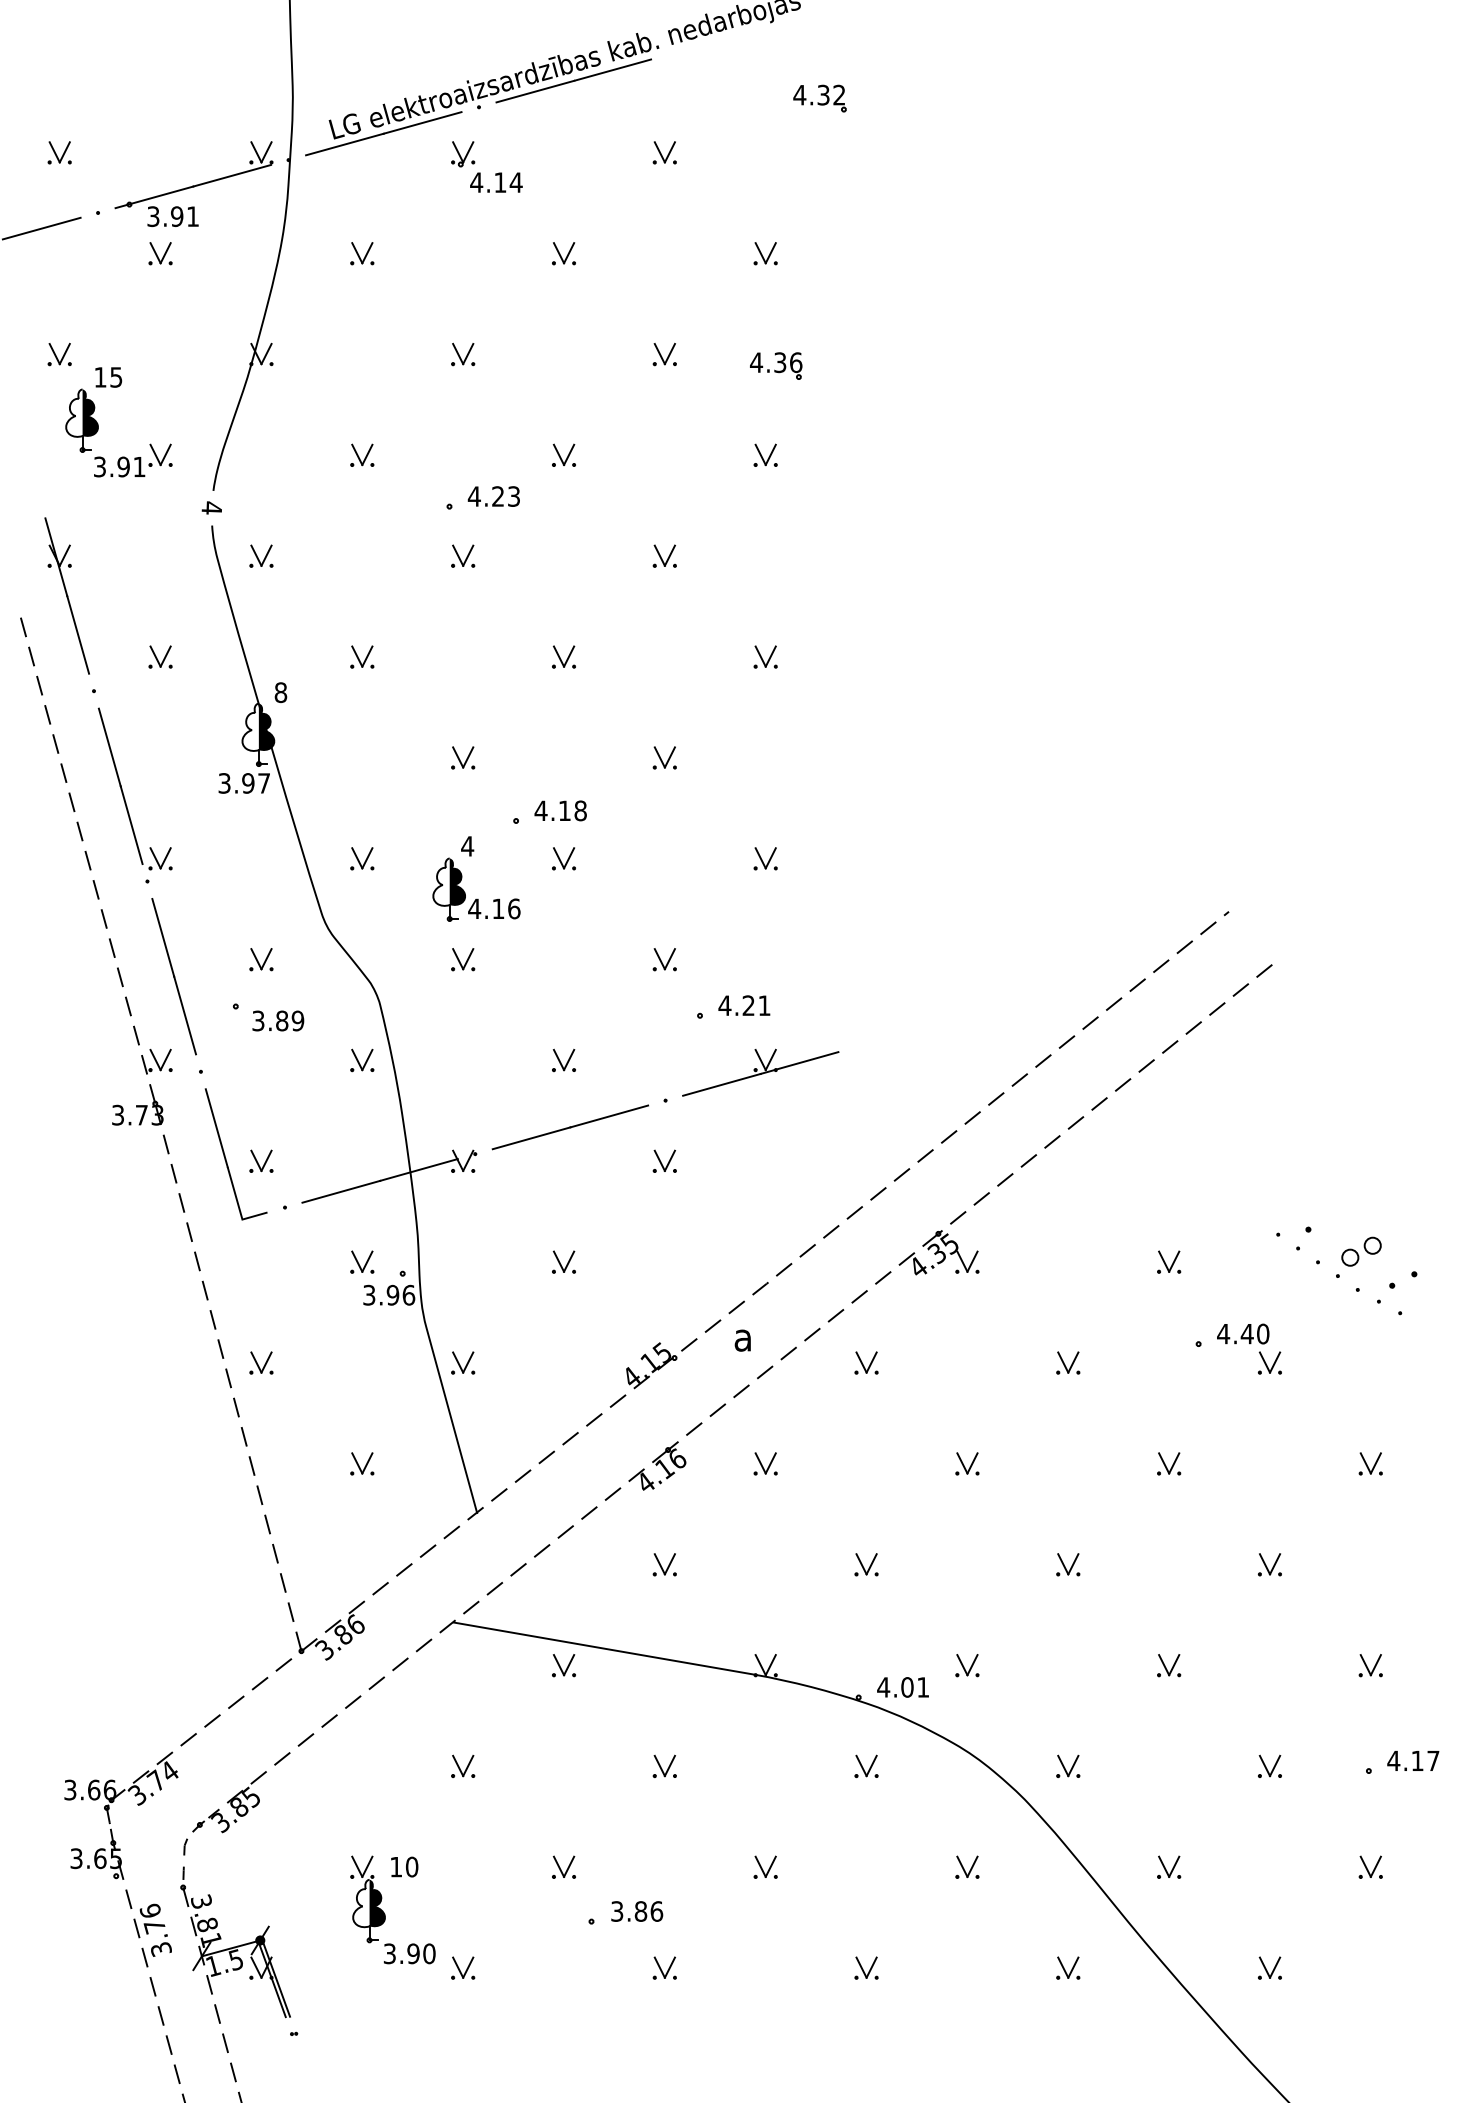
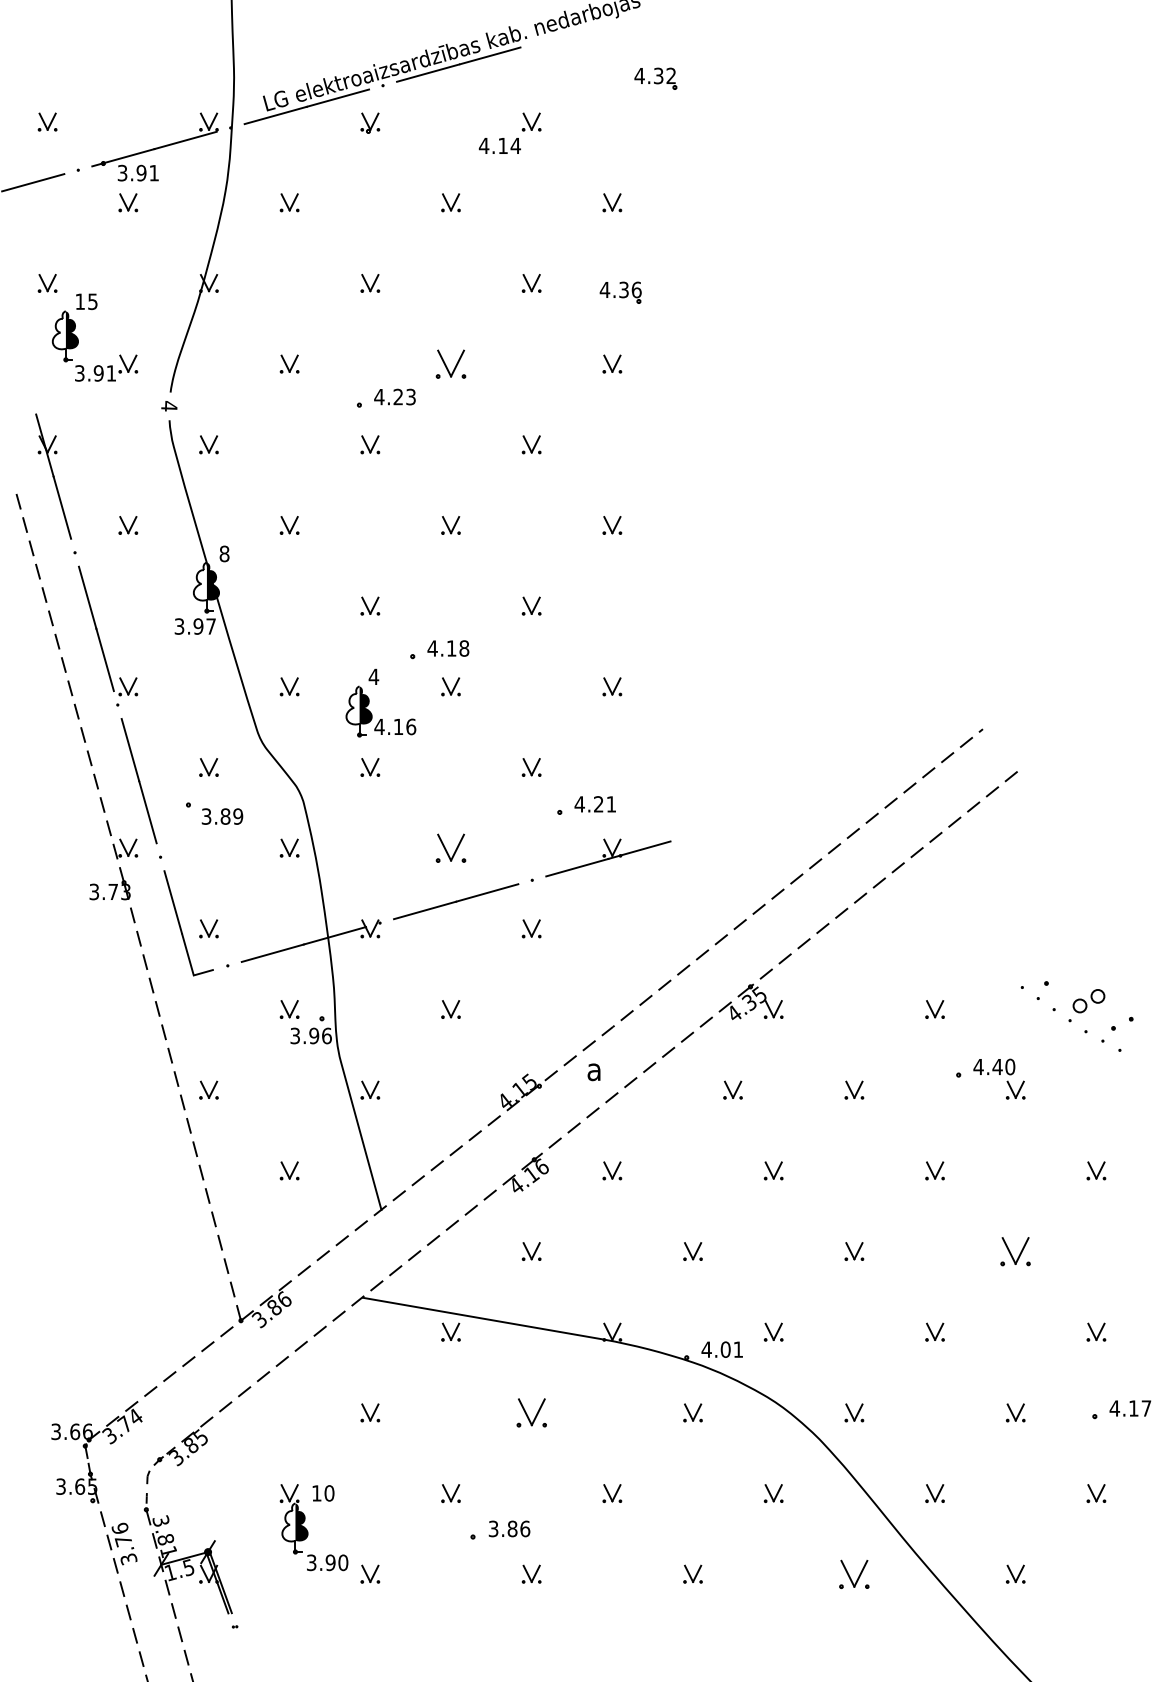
text: (495, 182) -> (499, 145), moved
part: (563, 454) -> (450, 363), size x1.6
part: (563, 1059) -> (450, 847), size x1.6
part: (865, 1362) -> (732, 1089), moved
part: (1269, 1564) -> (1015, 1251), size x1.6
part: (664, 1765) -> (531, 1412), size x1.6
part: (1068, 1967) -> (854, 1573), size x1.6

